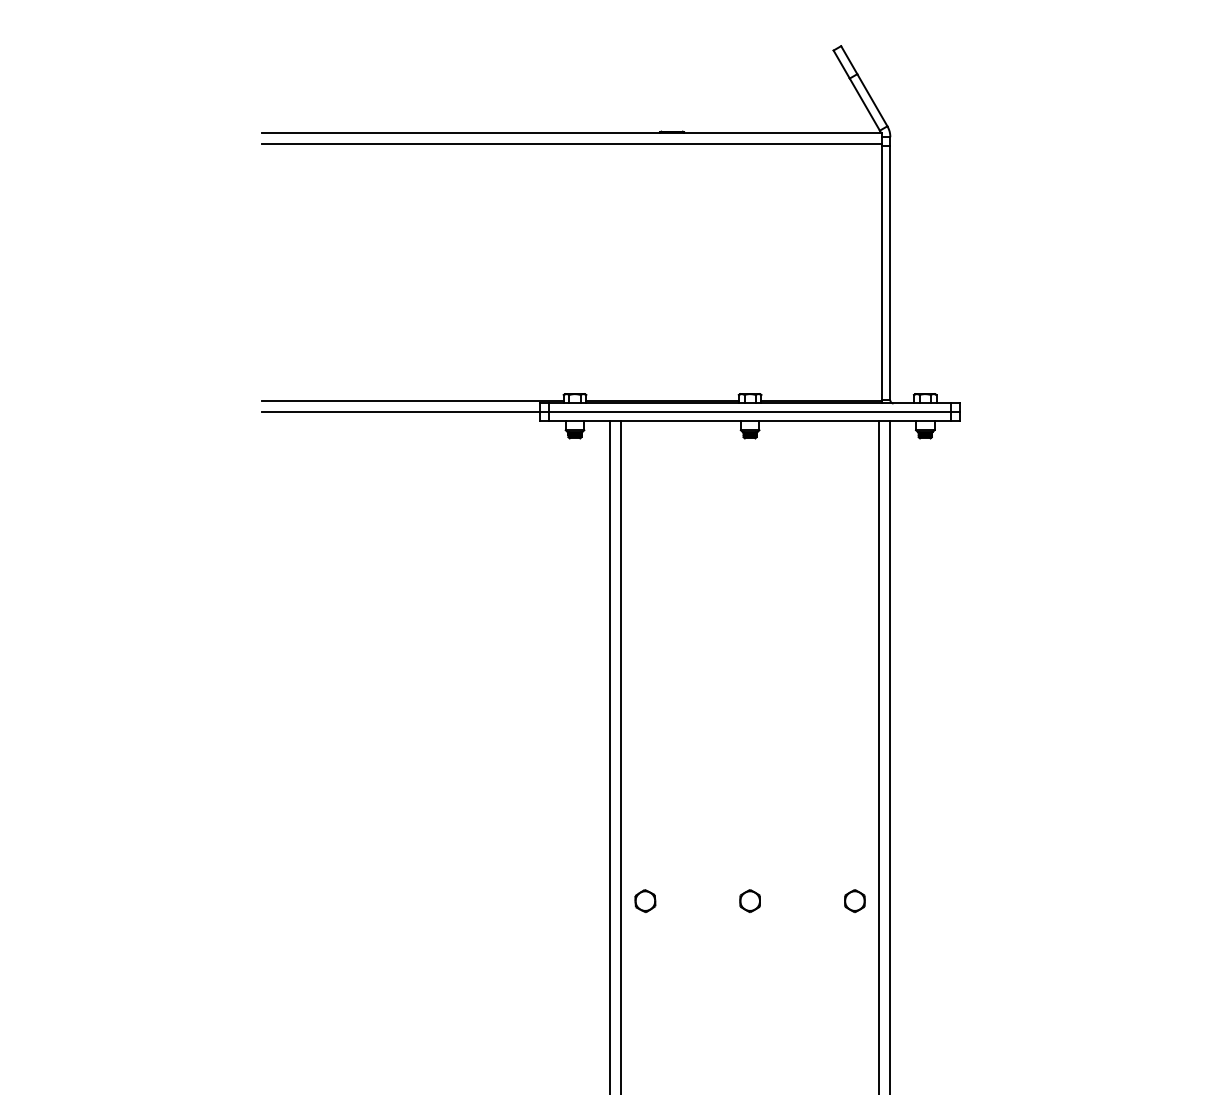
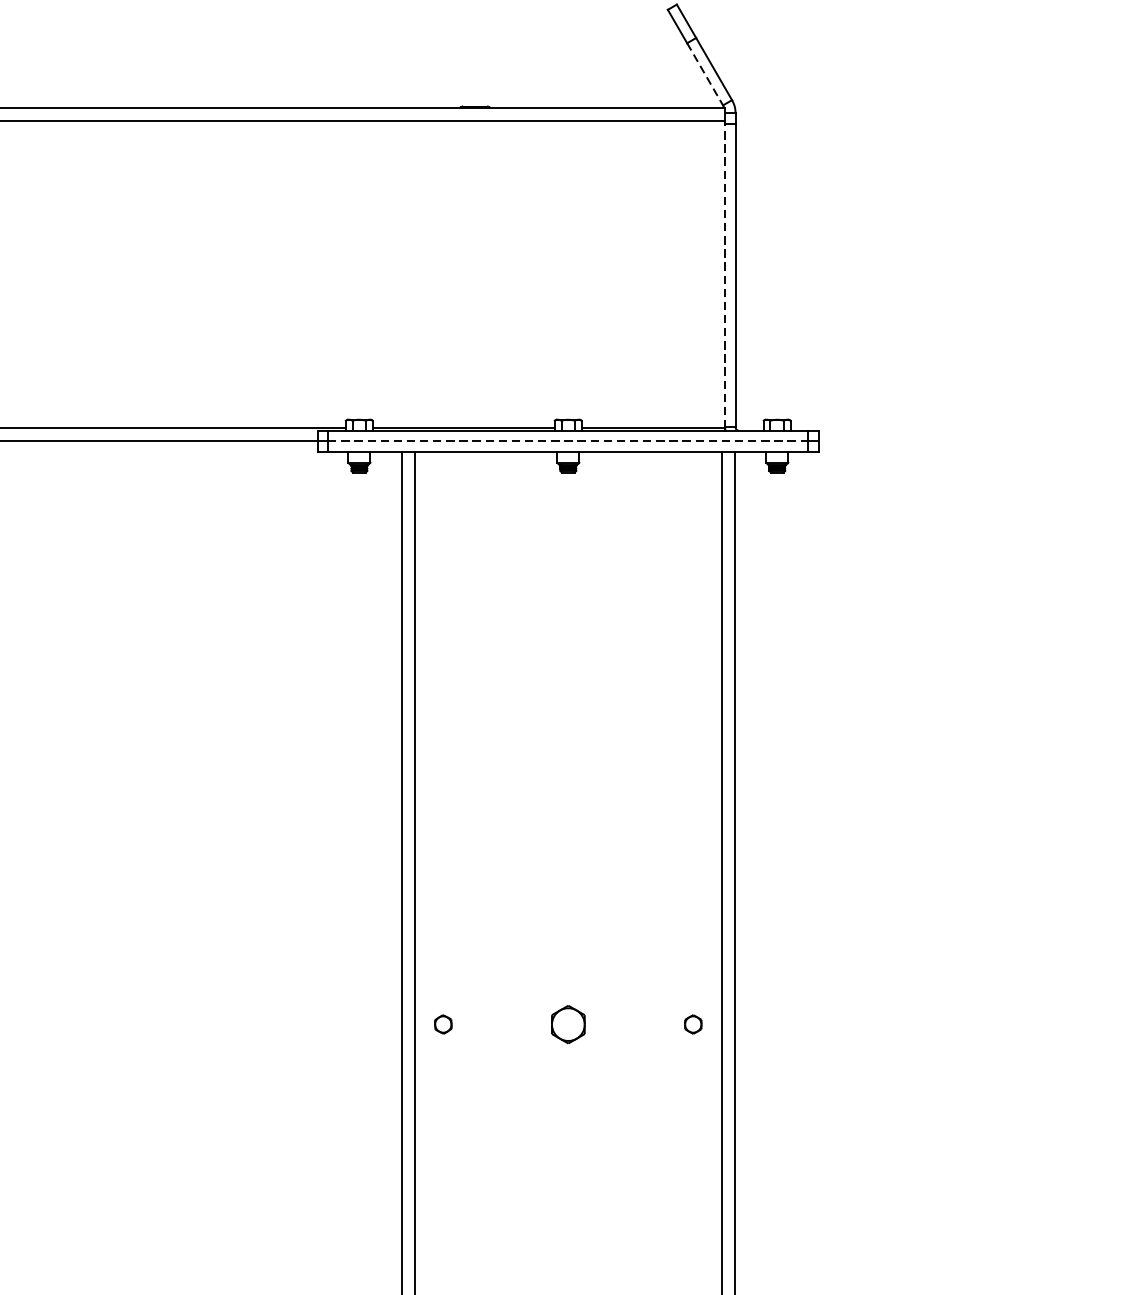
line: (865, 105) -> (705, 75), solid -> dashed
line: (881, 272) -> (724, 274), solid -> dashed
line: (750, 412) -> (568, 441), solid -> dashed
part: (645, 900) -> (443, 1023), size x0.7
part: (749, 900) -> (567, 1023), size x1.4
part: (854, 900) -> (692, 1023), size x0.7

